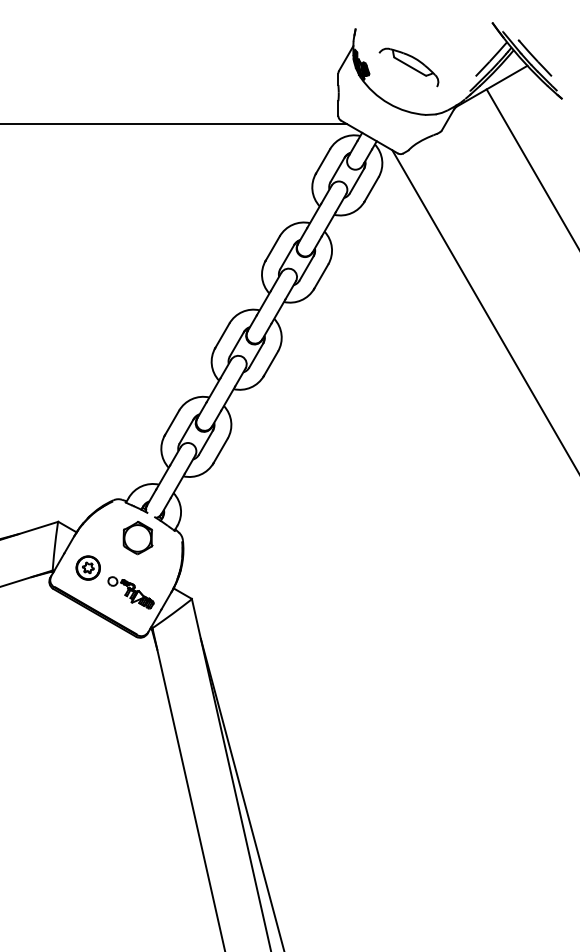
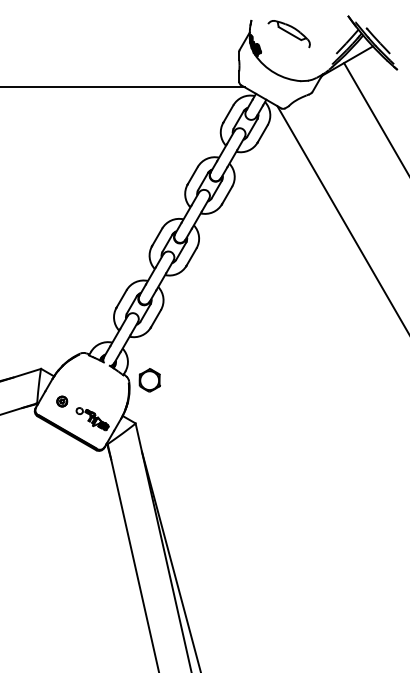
part: (408, 67) -> (288, 34), moved
part: (137, 538) -> (149, 380), moved
part: (87, 567) -> (61, 401), size x0.6

